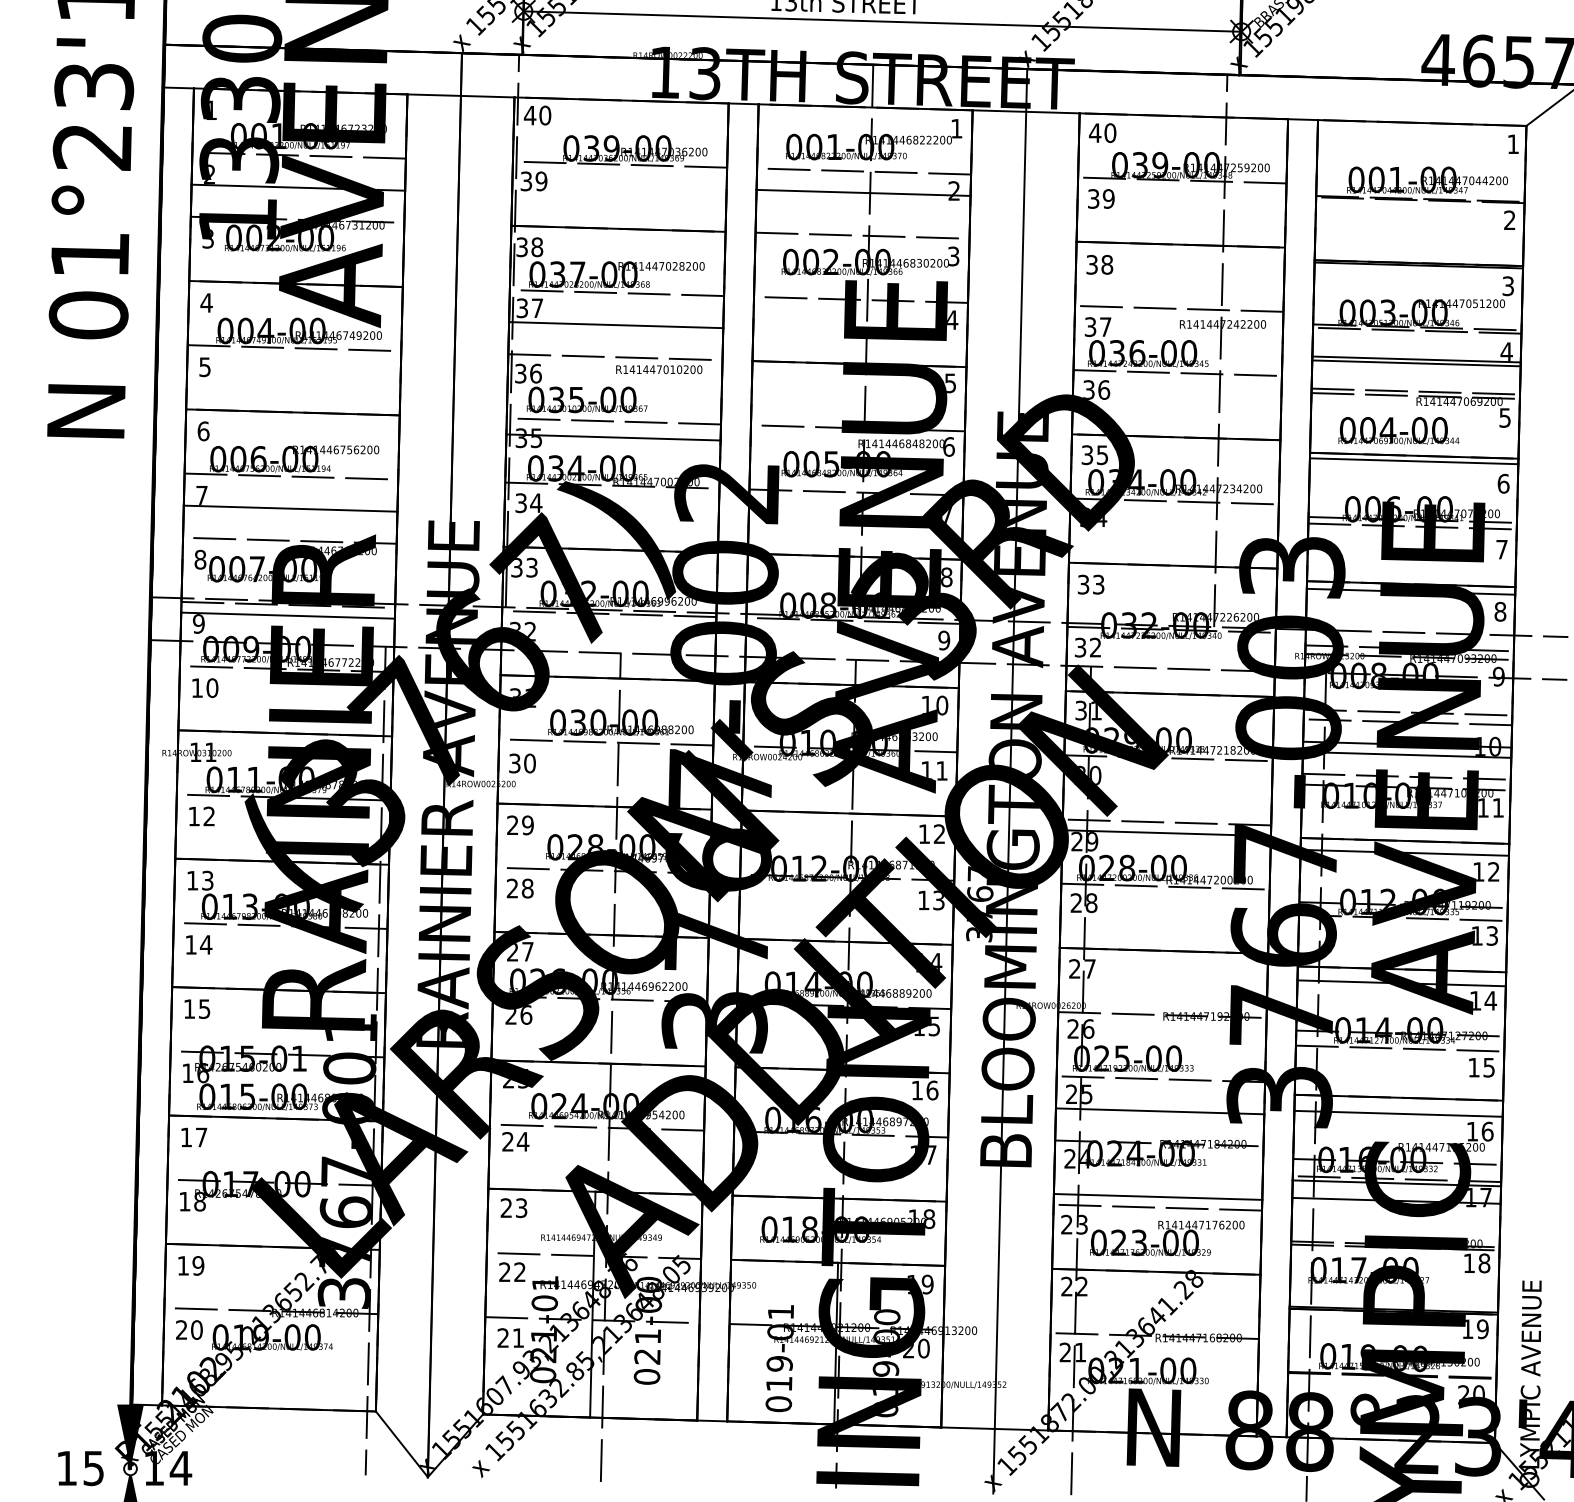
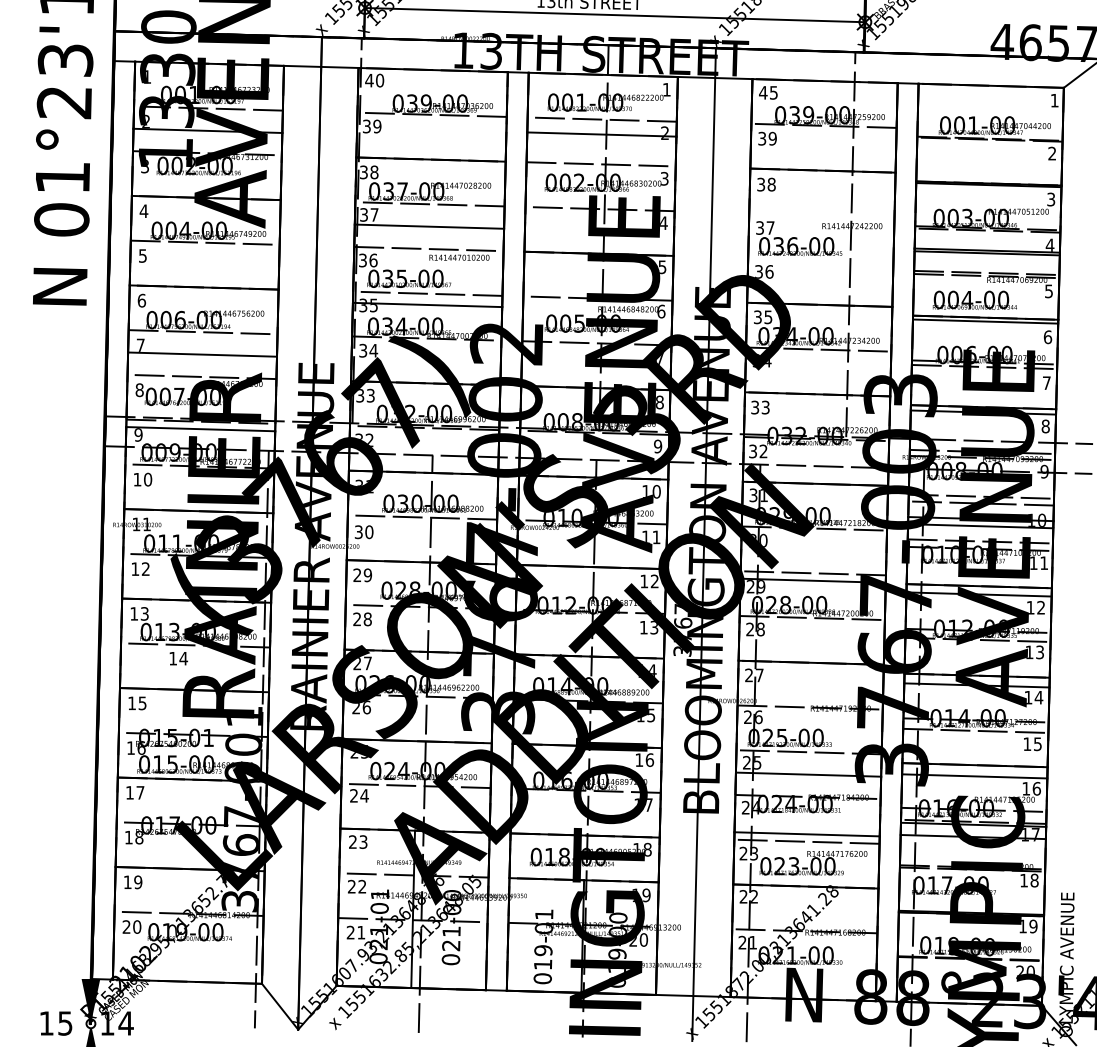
text: (1109, 132) -> (773, 92), 40 -> 45
line: (1178, 309) -> (821, 215), removed
line: (1177, 373) -> (820, 260), removed
text: (198, 944) -> (178, 658), moved

